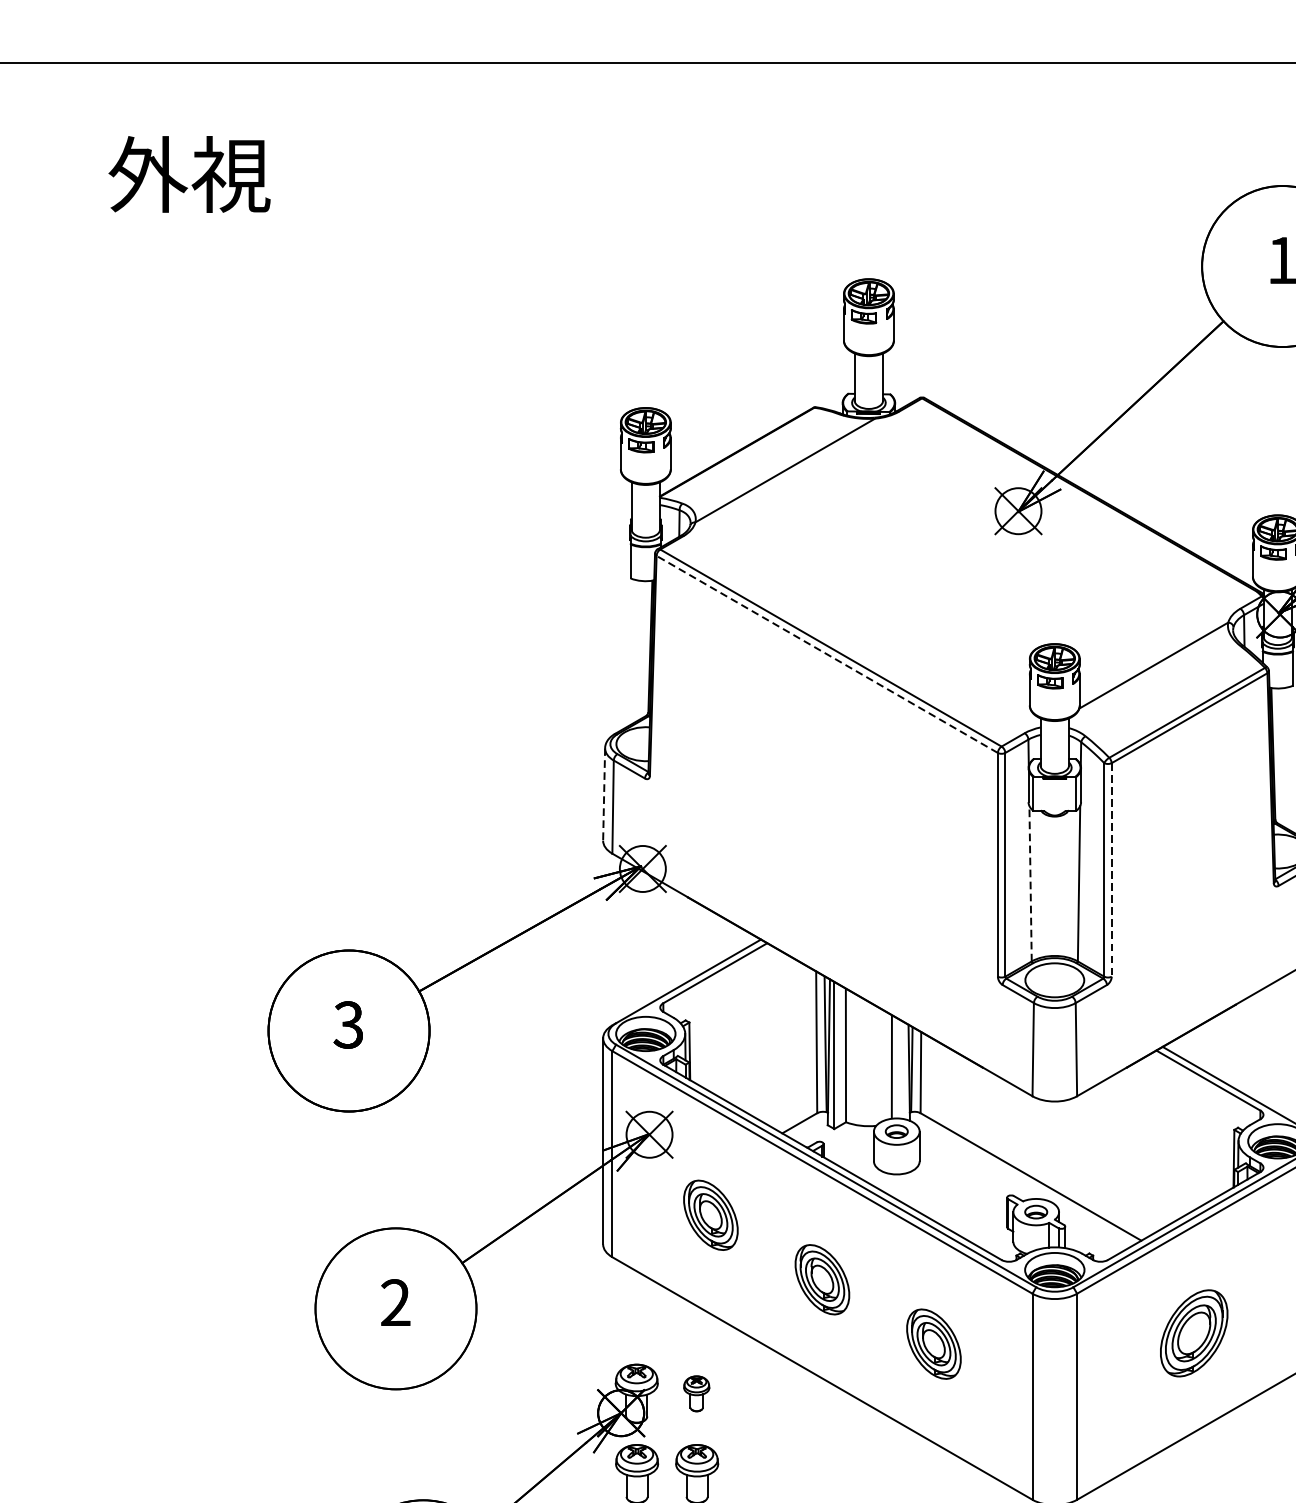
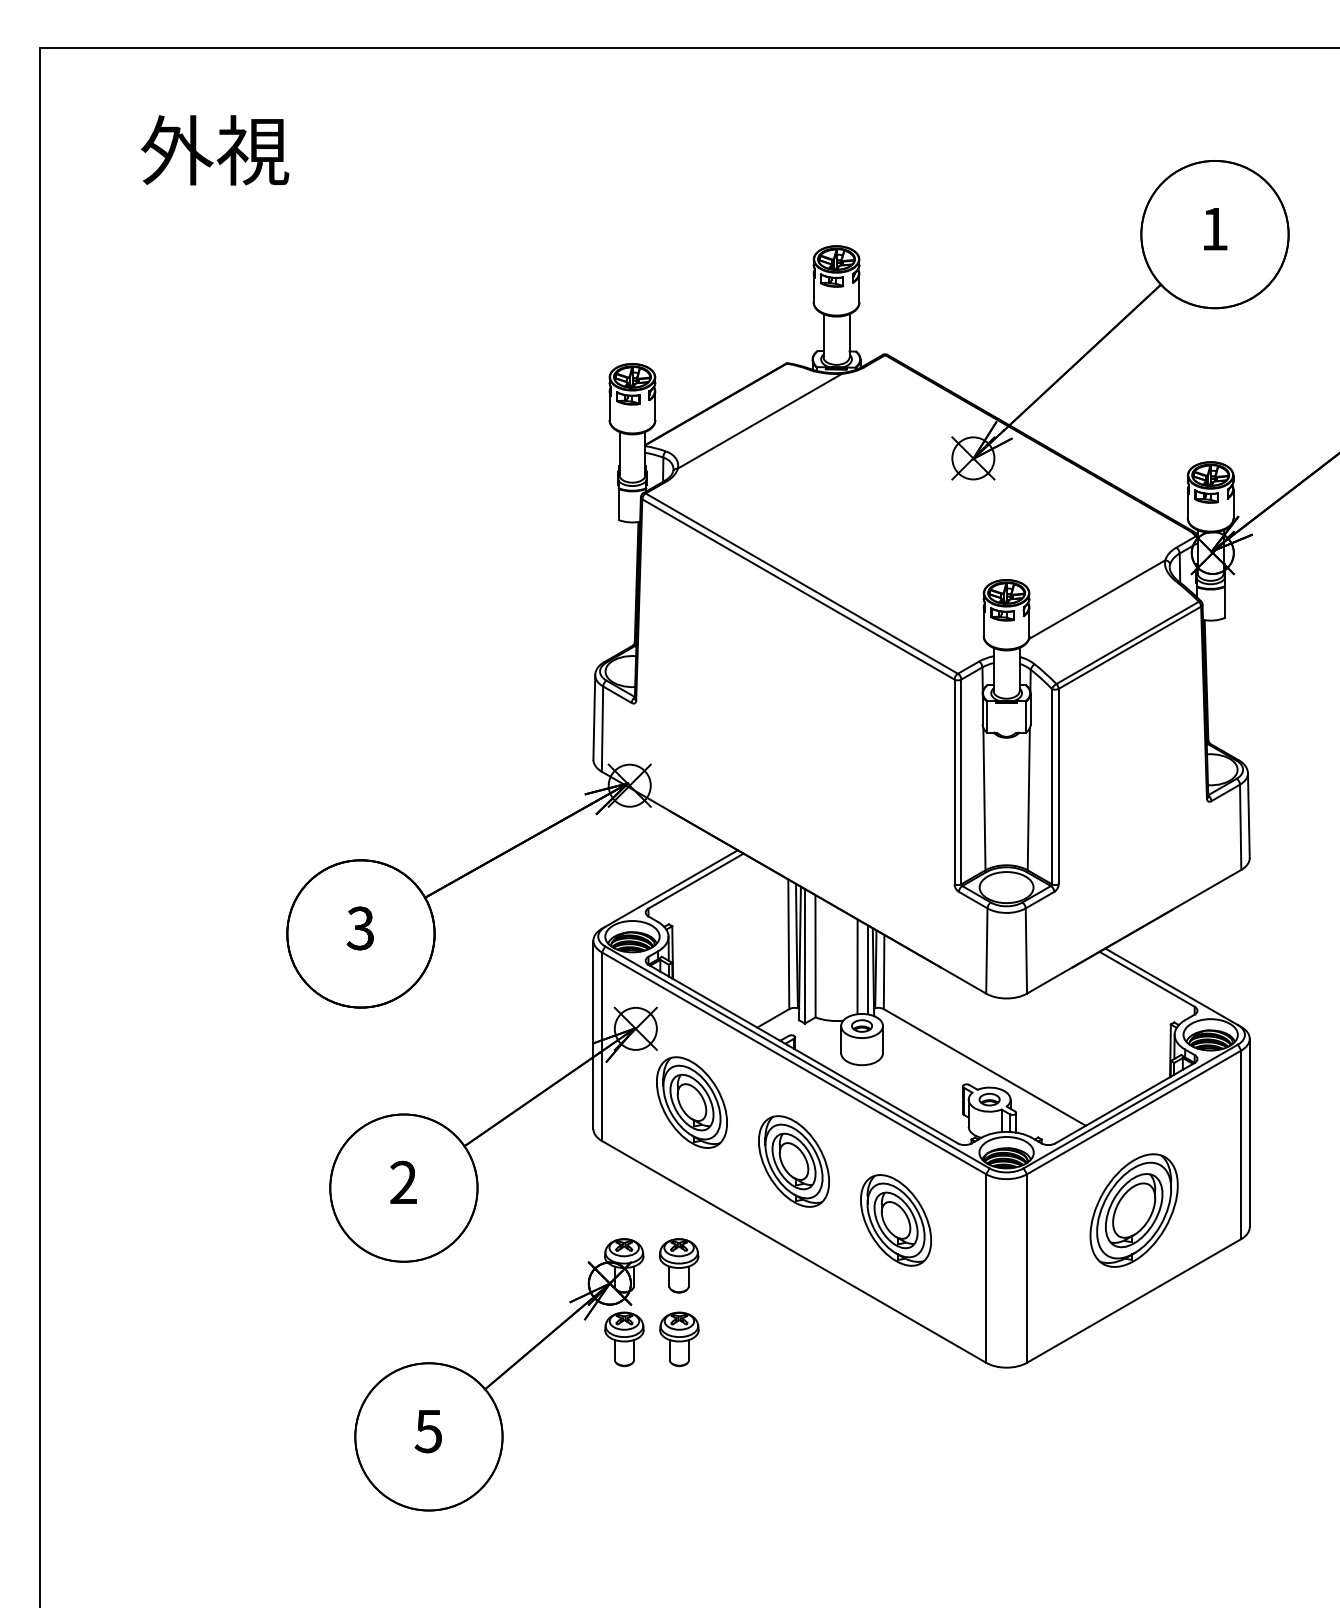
line: (827, 654) -> (798, 589), dashed -> solid
line: (604, 794) -> (594, 717), dashed -> solid
line: (1111, 869) -> (1058, 786), dashed -> solid
line: (1030, 882) -> (984, 798), dashed -> solid
line: (903, 1069) -> (868, 969), added
part: (710, 1215) -> (691, 1102), size x1.43
part: (821, 1279) -> (793, 1161), size x1.43
part: (1193, 1333) -> (1133, 1210), size x1.43
part: (933, 1344) -> (895, 1220), size x1.43
part: (696, 1393) -> (678, 1265), size x1.67

